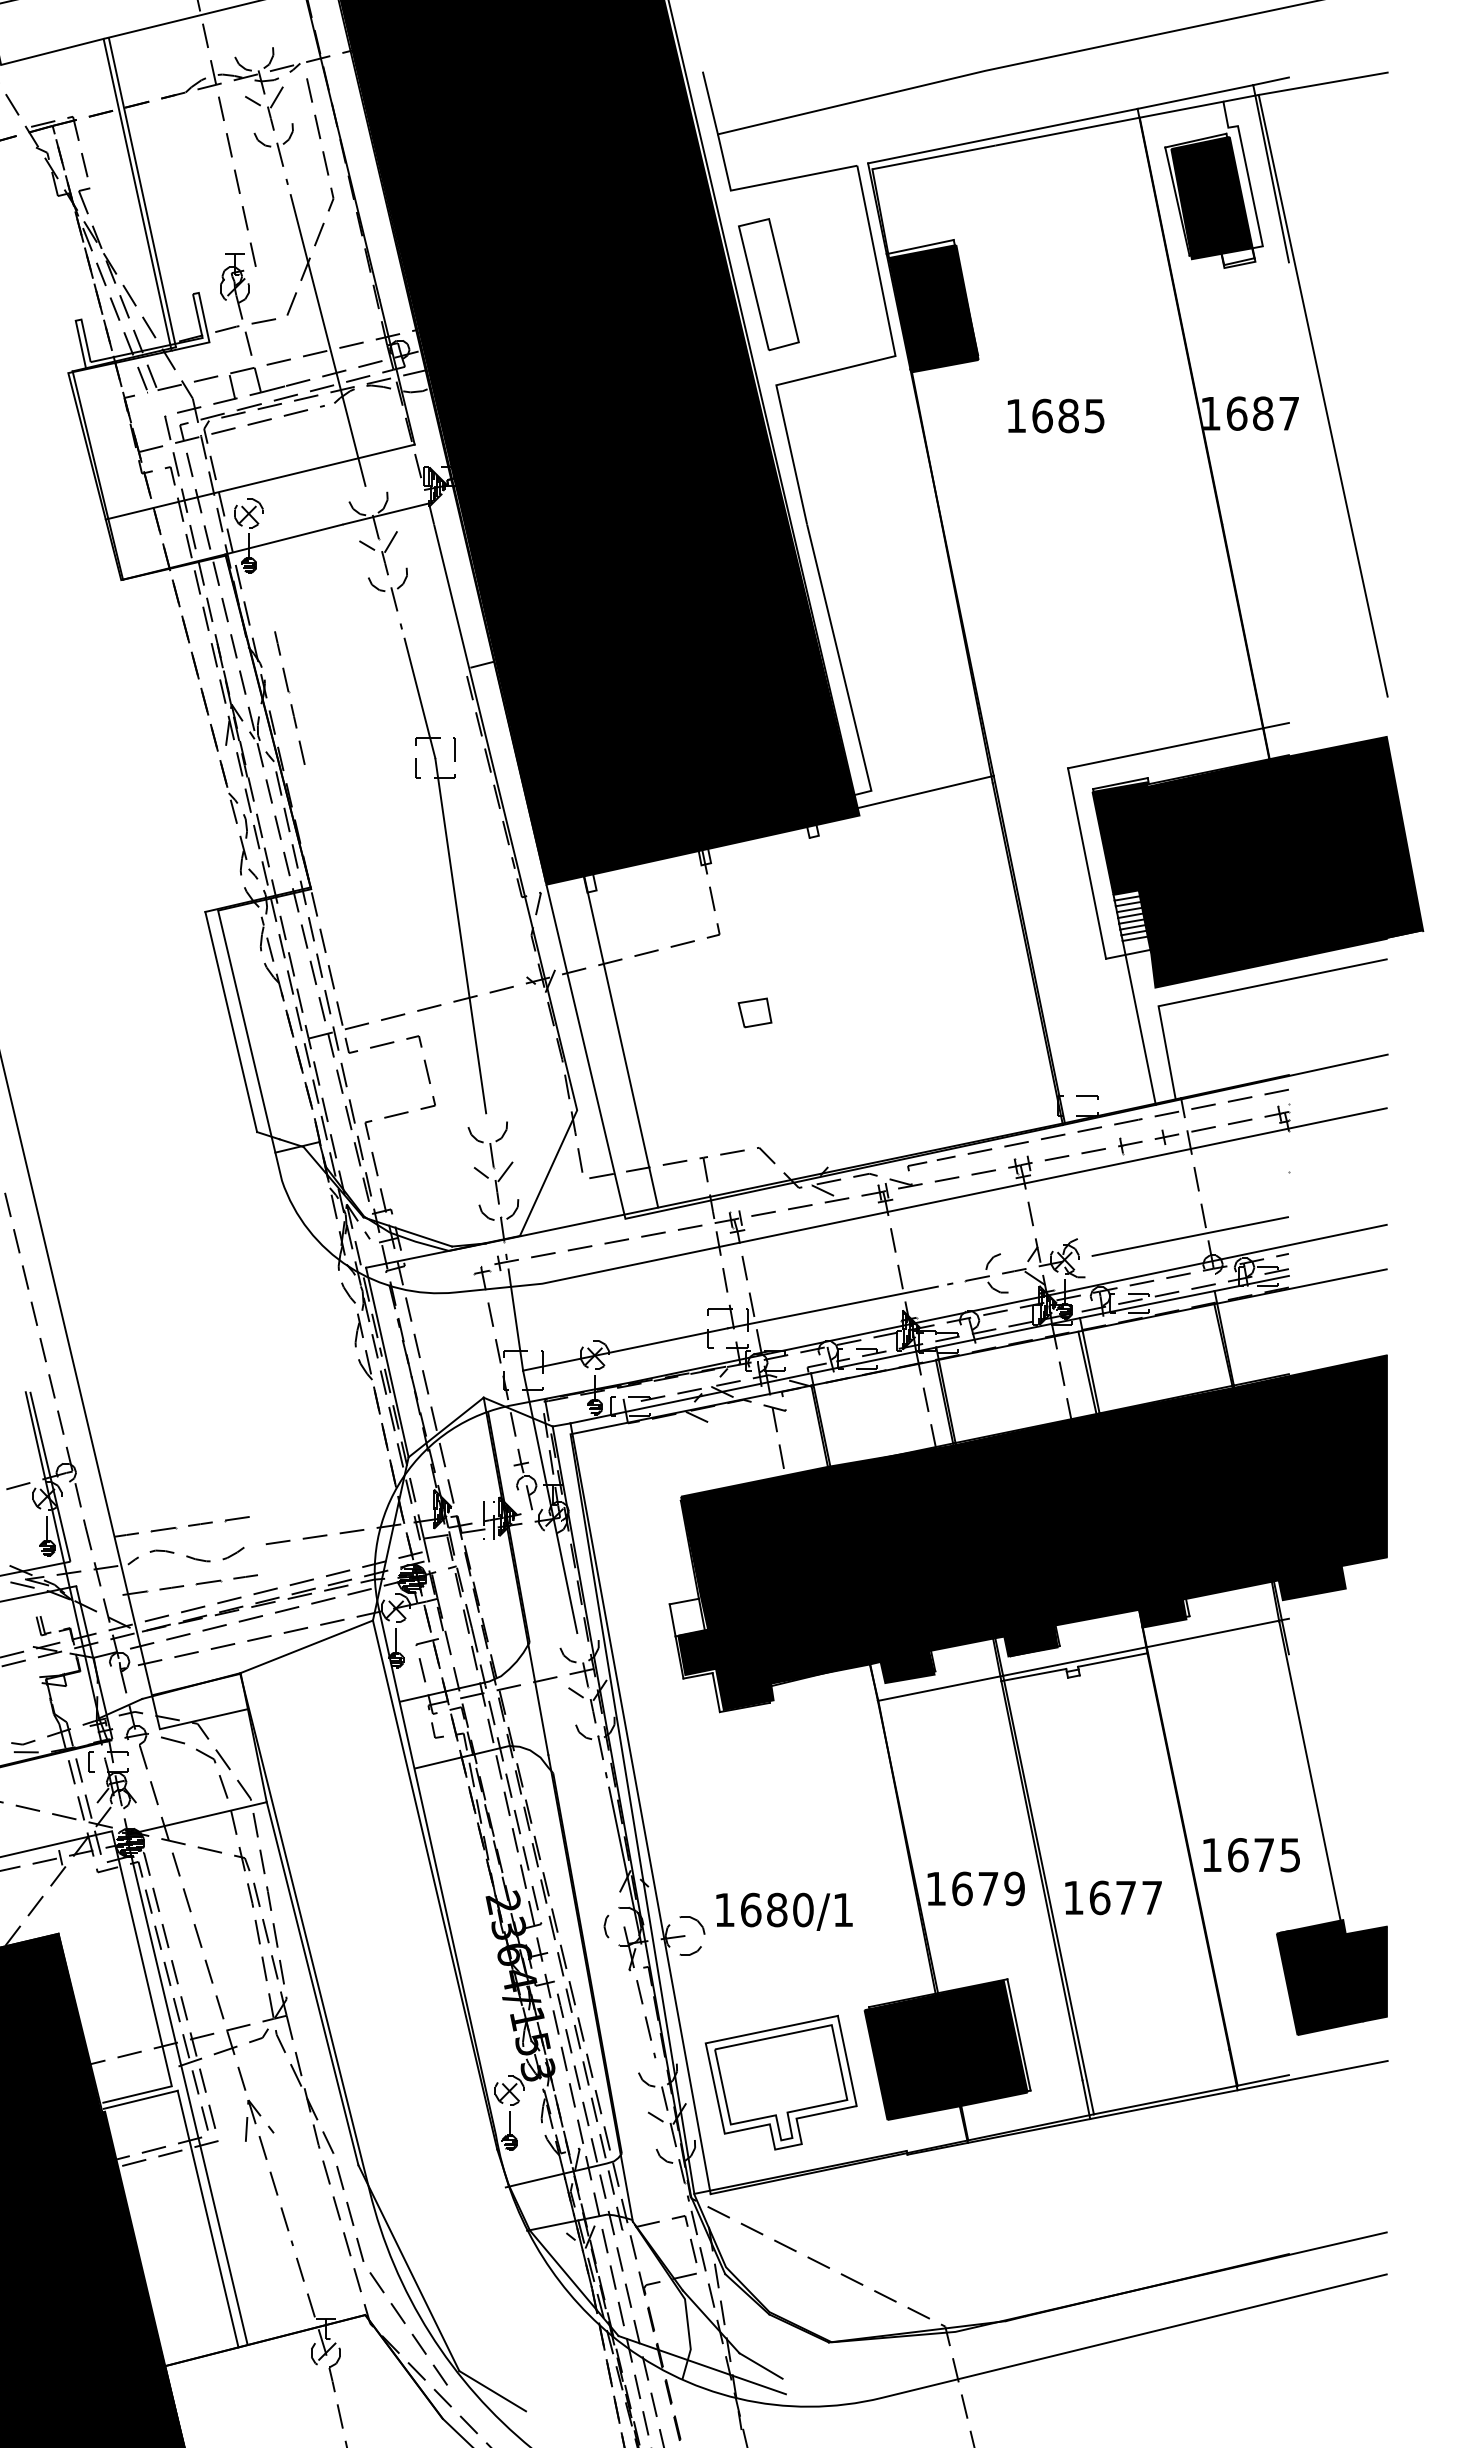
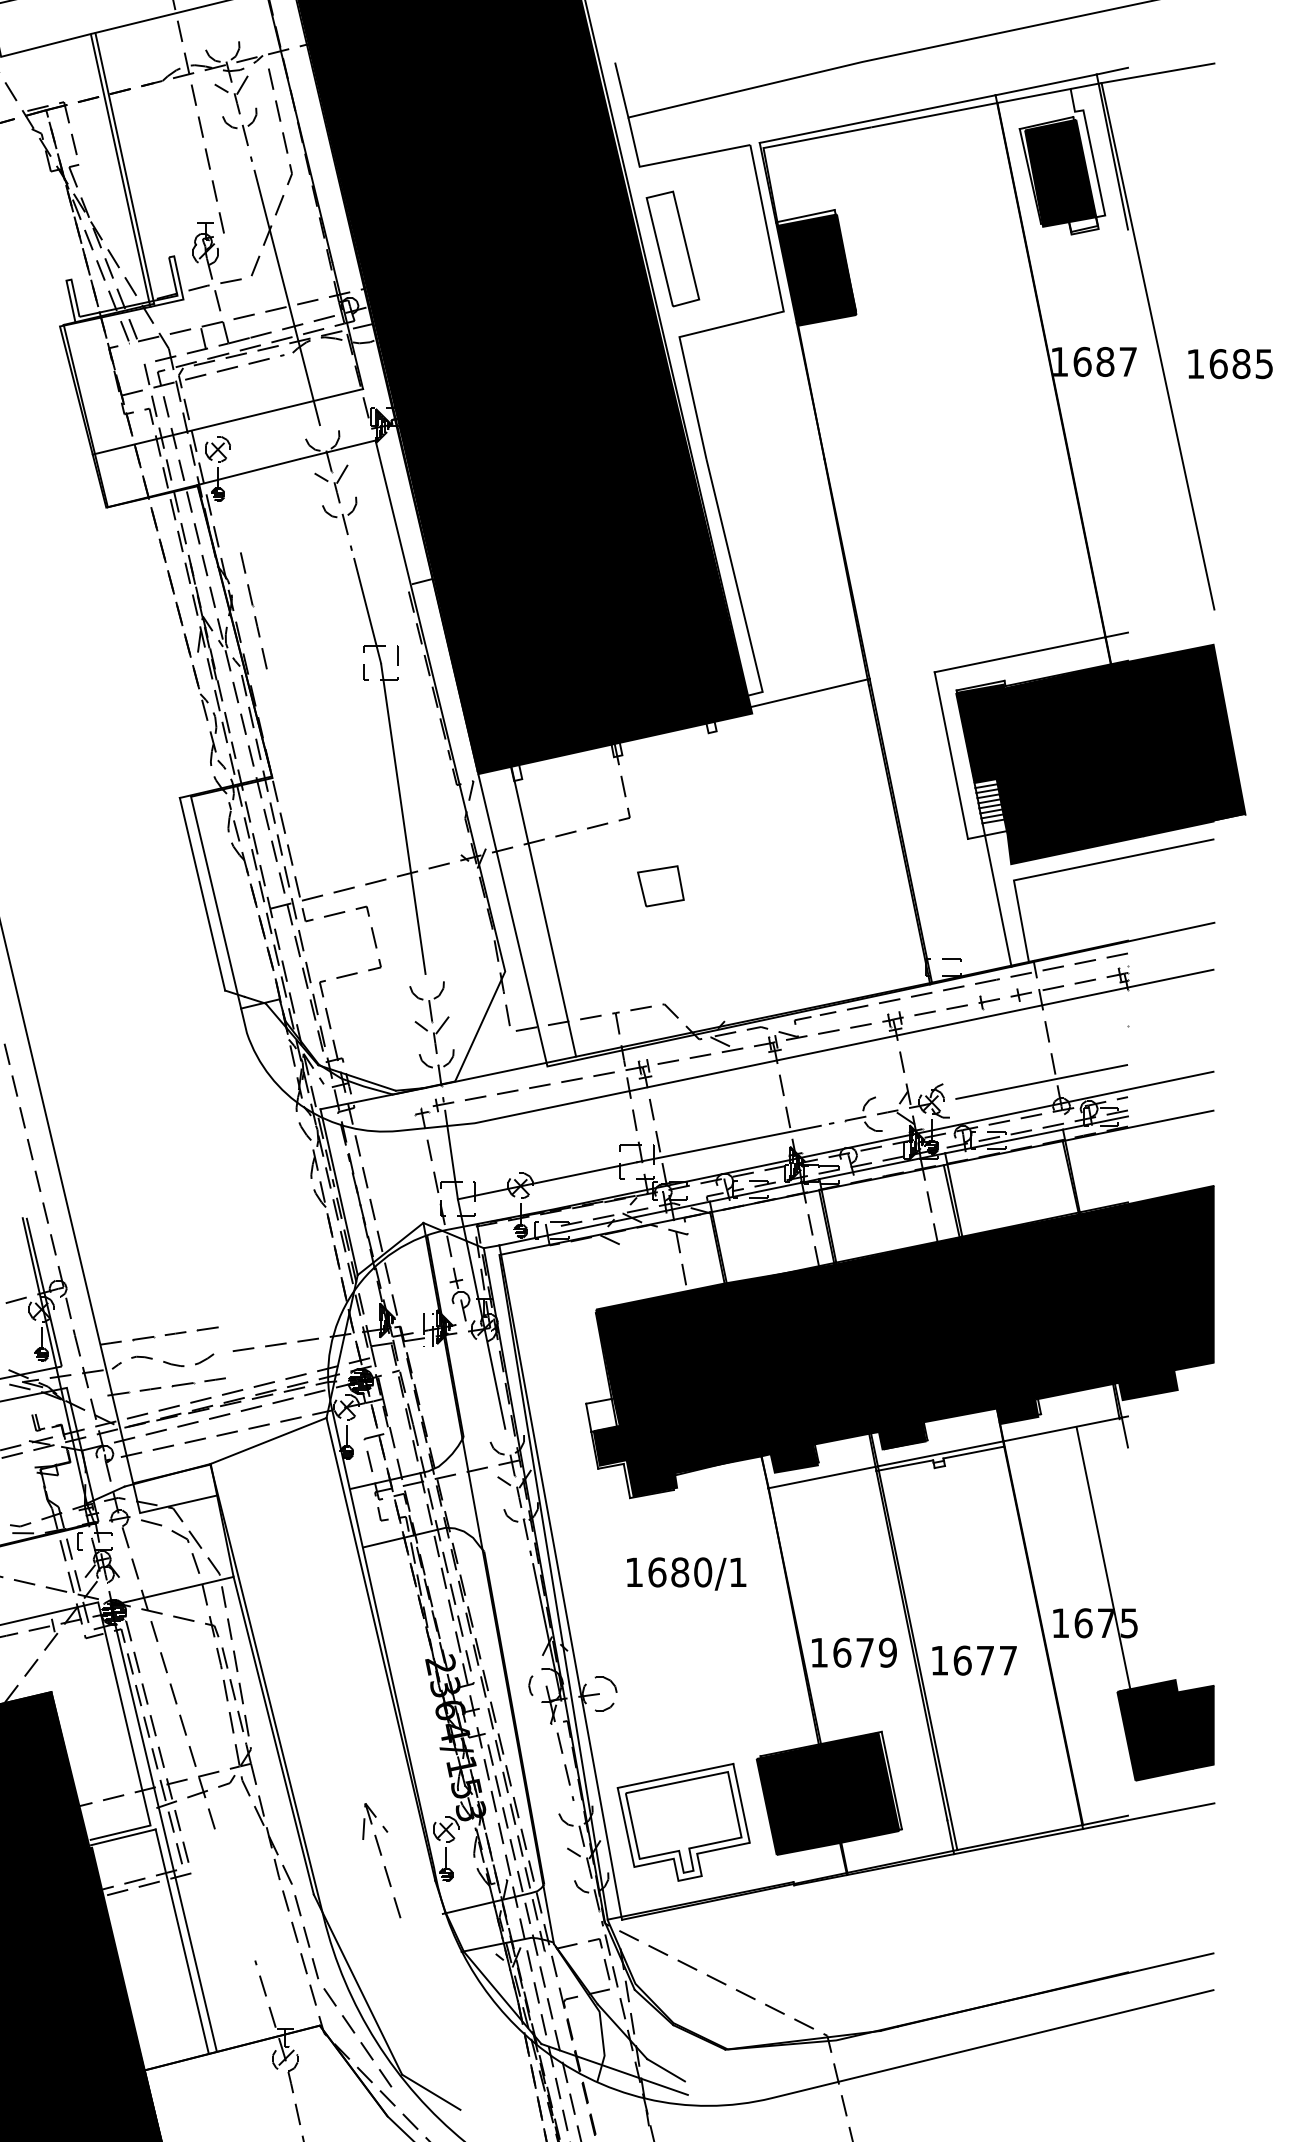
text: (1056, 415) -> (1230, 363), moved
part: (754, 1012) -> (660, 885), size x1.6
line: (1309, 1770) -> (1103, 1557), moved
text: (784, 1911) -> (686, 1573), moved
part: (267, 2165) -> (382, 1860), moved

